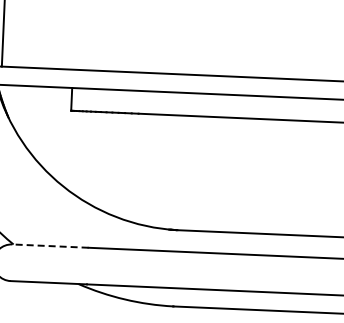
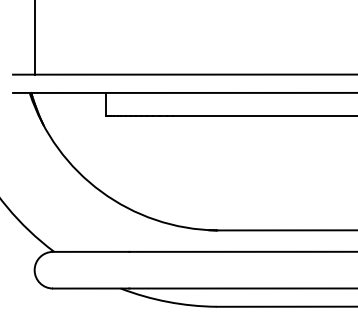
line: (49, 245) -> (90, 251), dashed -> solid

